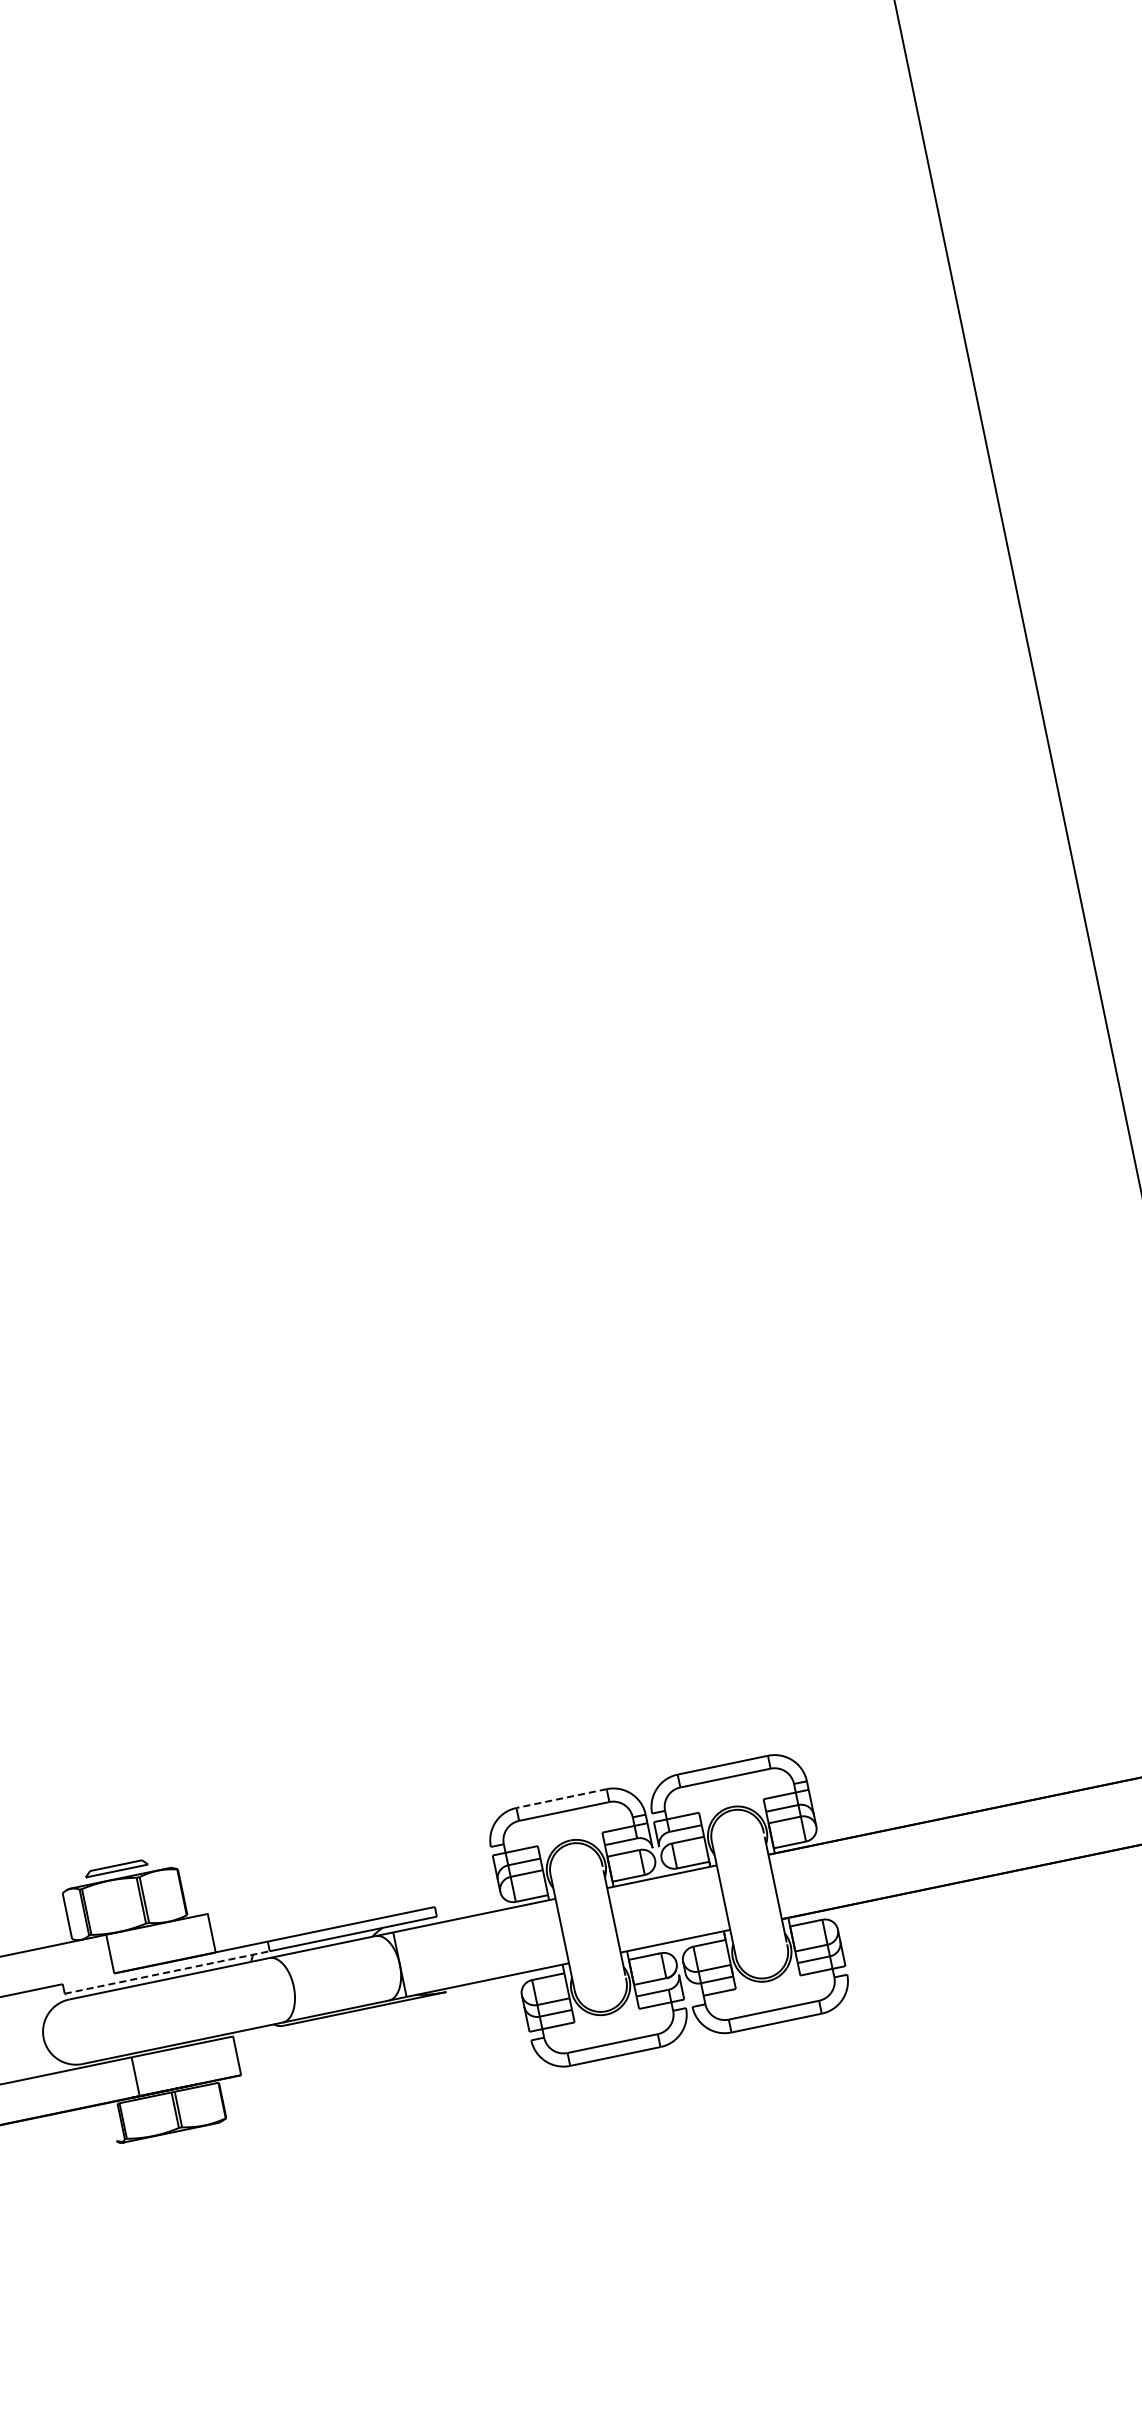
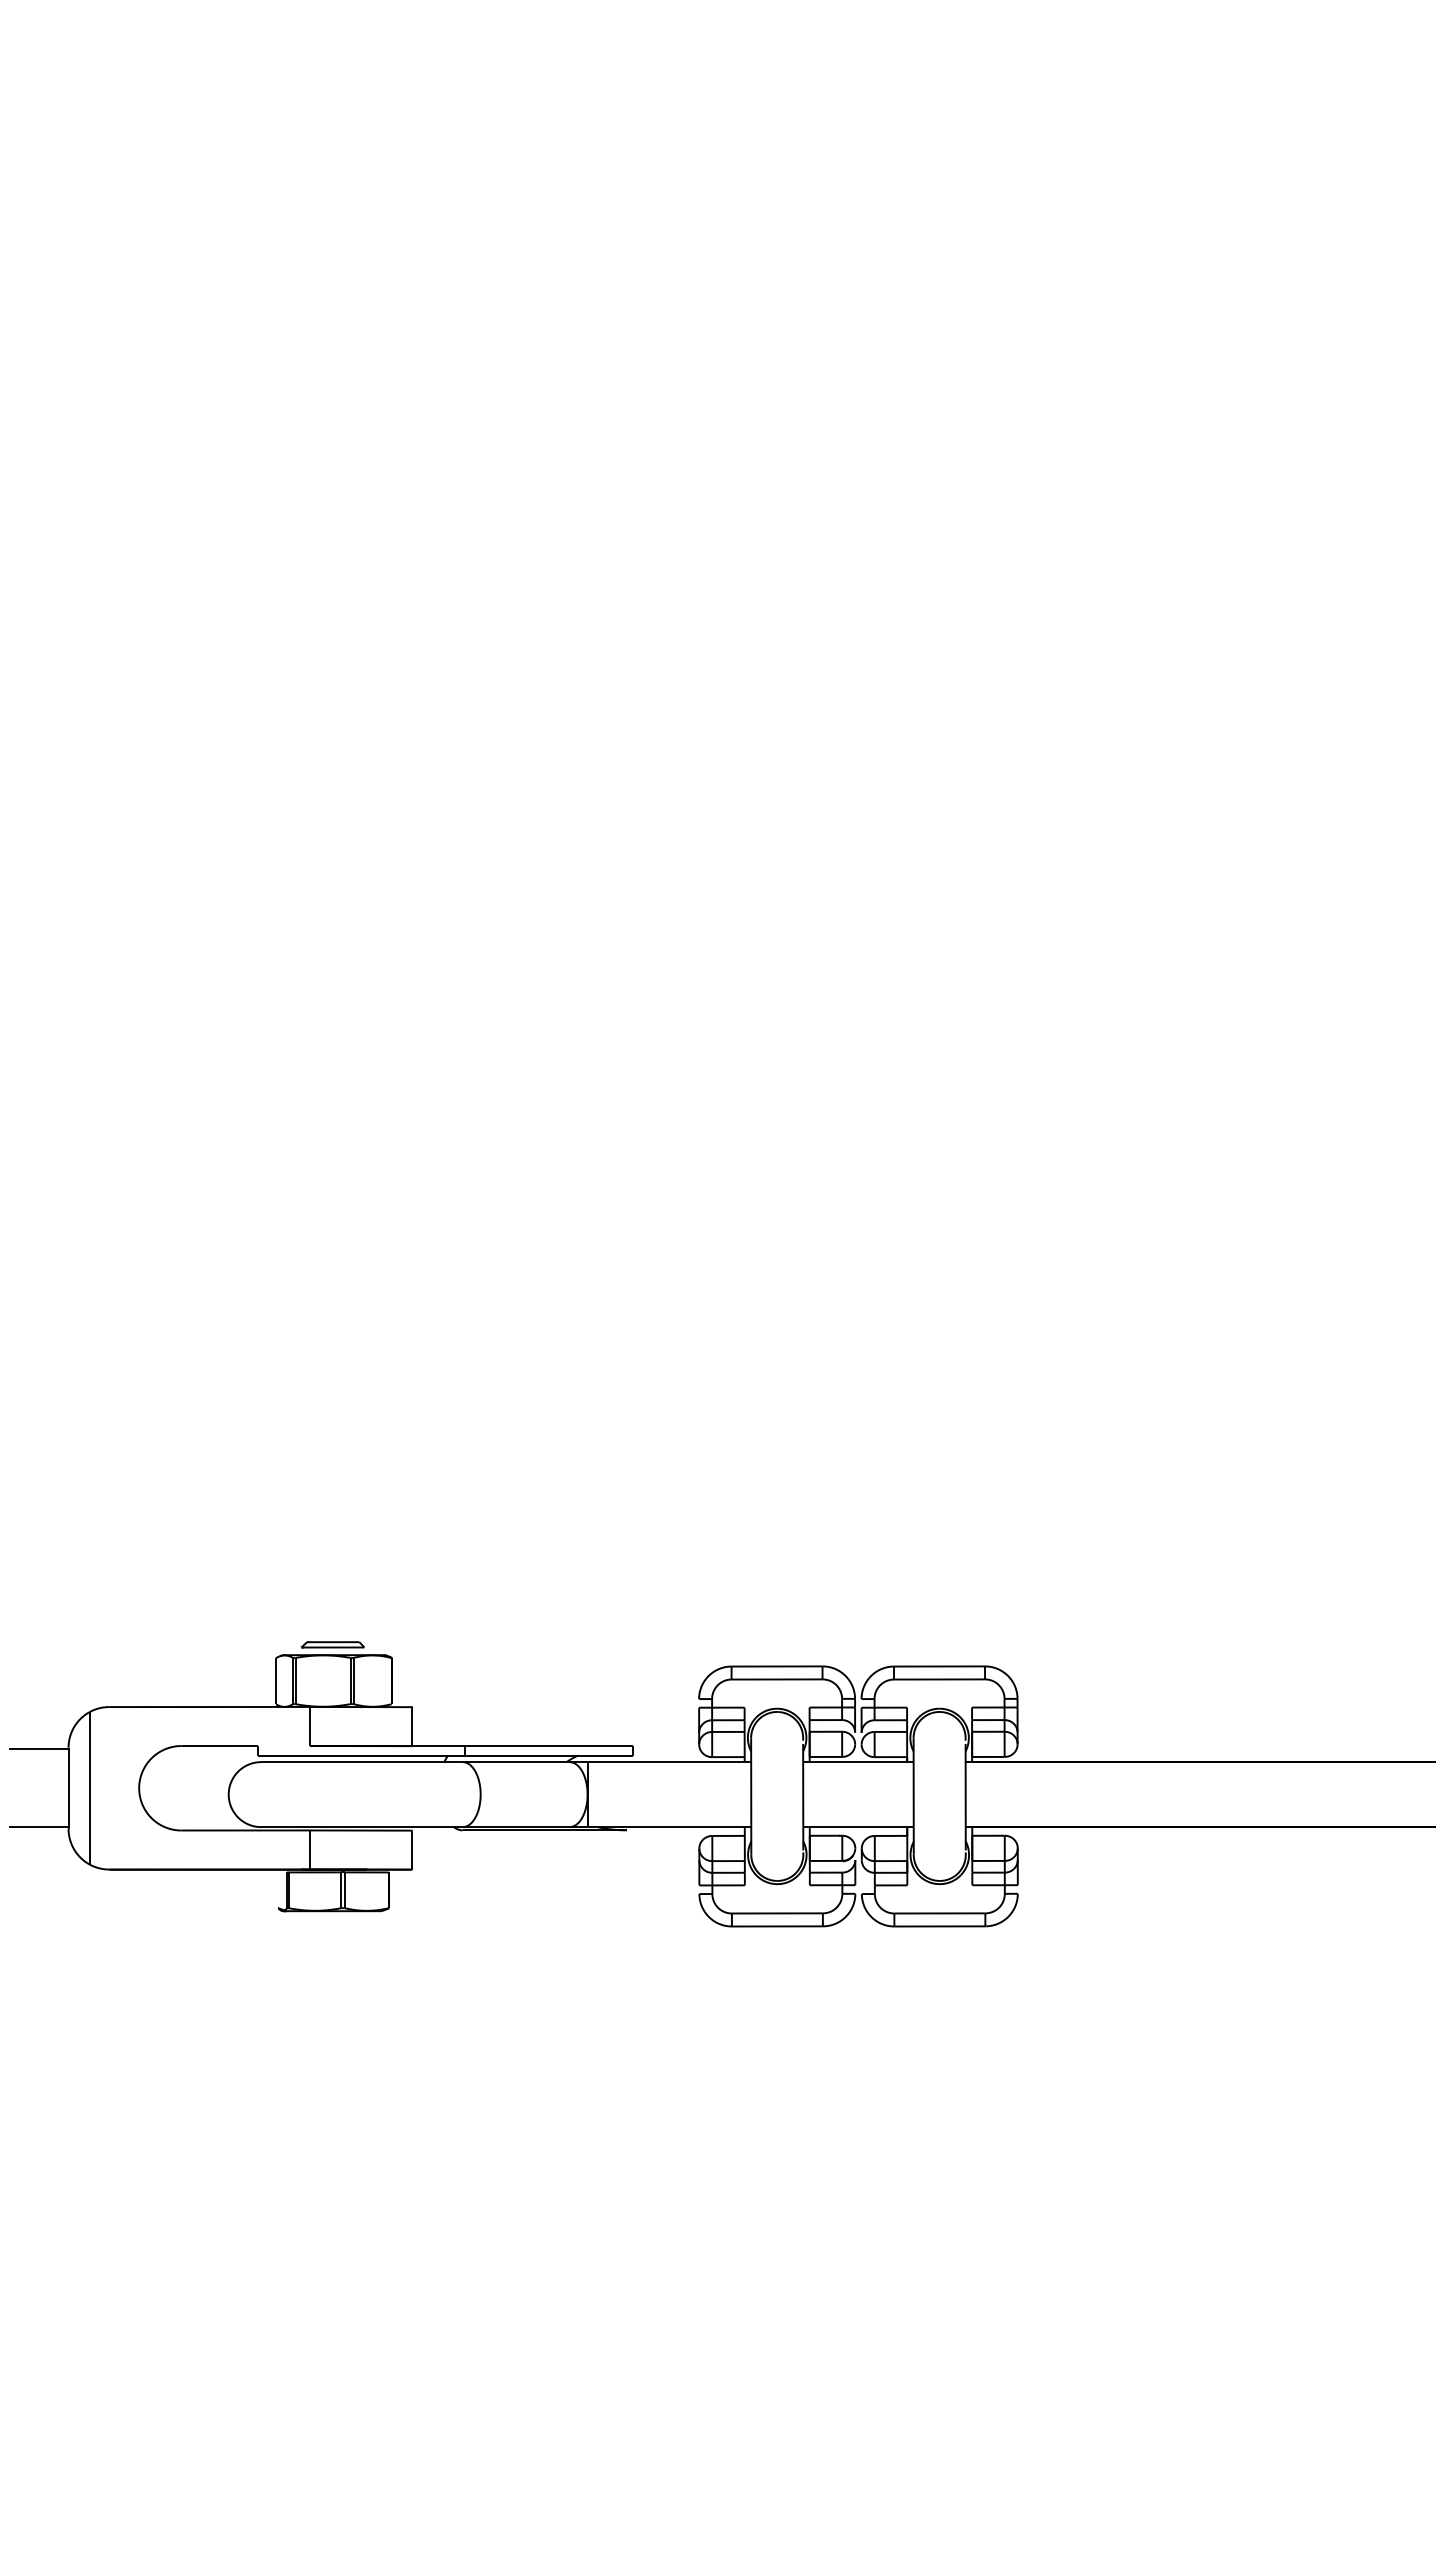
line: (561, 1798) -> (776, 1666), dashed -> solid
line: (166, 1972) -> (360, 1755), dashed -> solid

